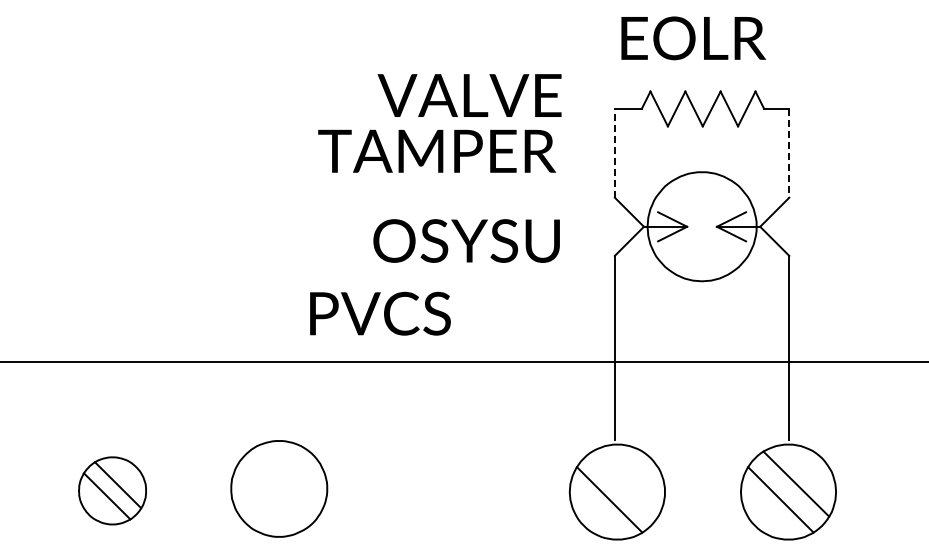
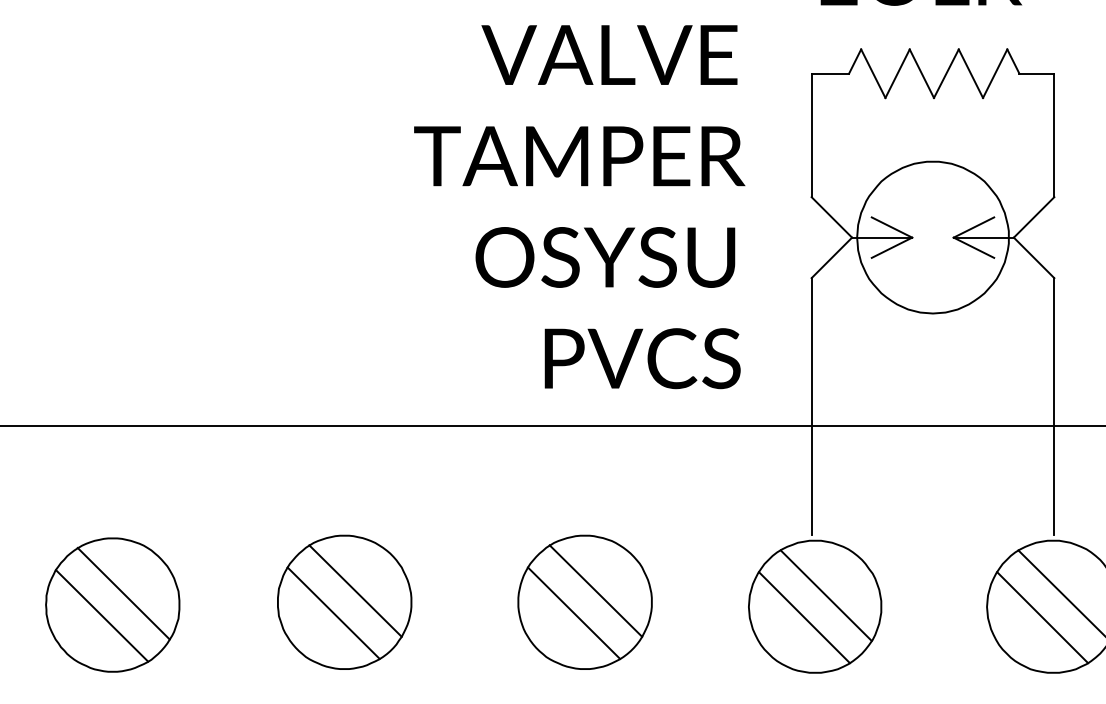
text: (437, 150) -> (580, 155), moved
line: (614, 152) -> (811, 134), dashed -> solid
line: (789, 153) -> (1054, 135), dashed -> solid
text: (380, 313) -> (642, 358), moved
line: (286, 480) -> (354, 590), added
line: (625, 483) -> (826, 594), added
part: (451, 488) -> (584, 601), added
part: (112, 490) -> (112, 604), size x1.43
line: (271, 496) -> (333, 612), added

